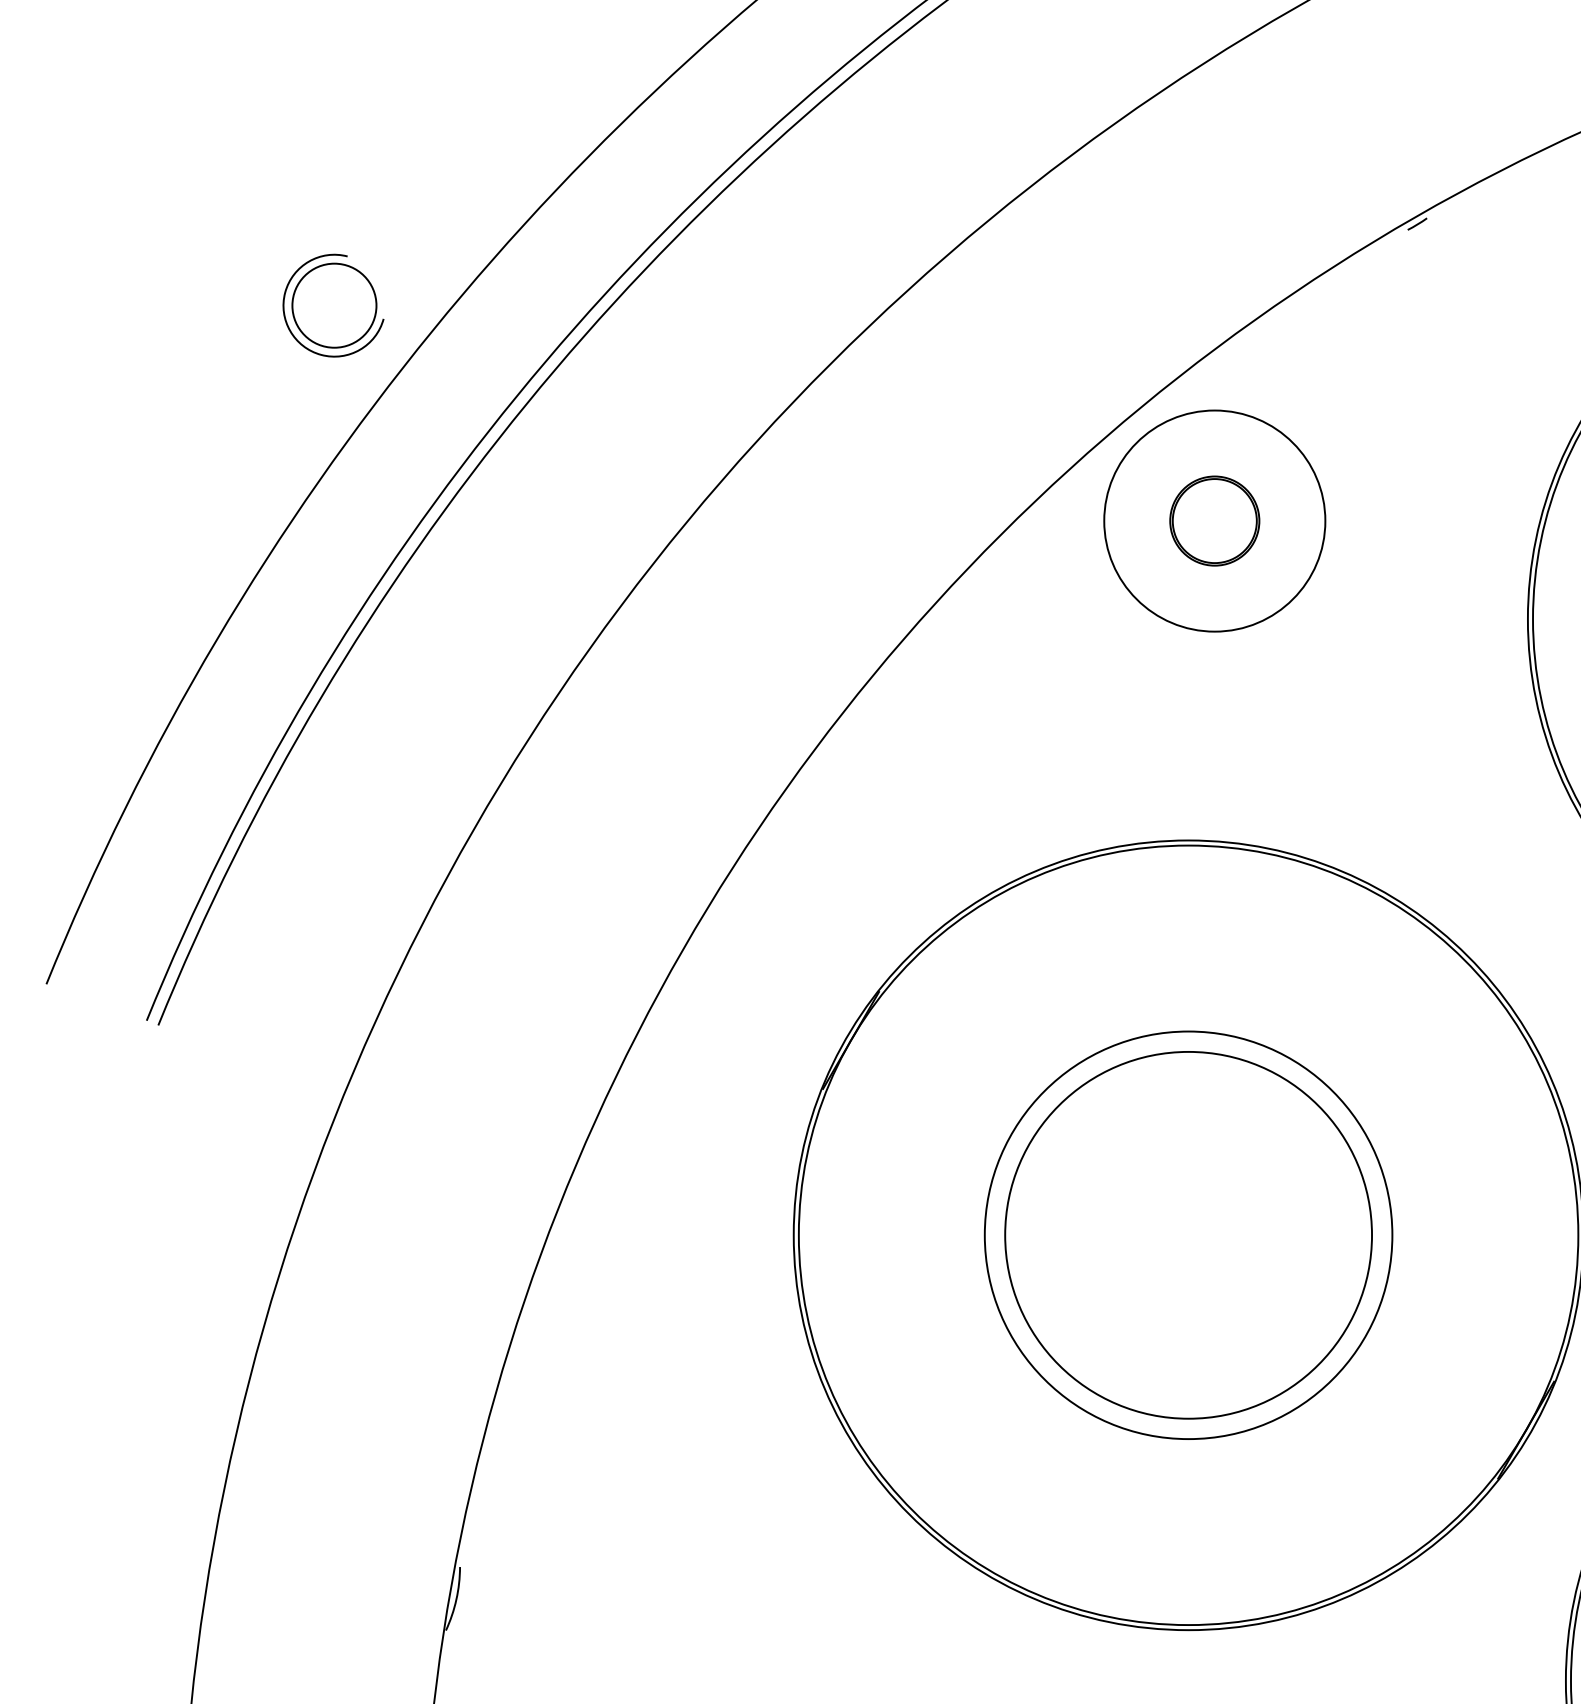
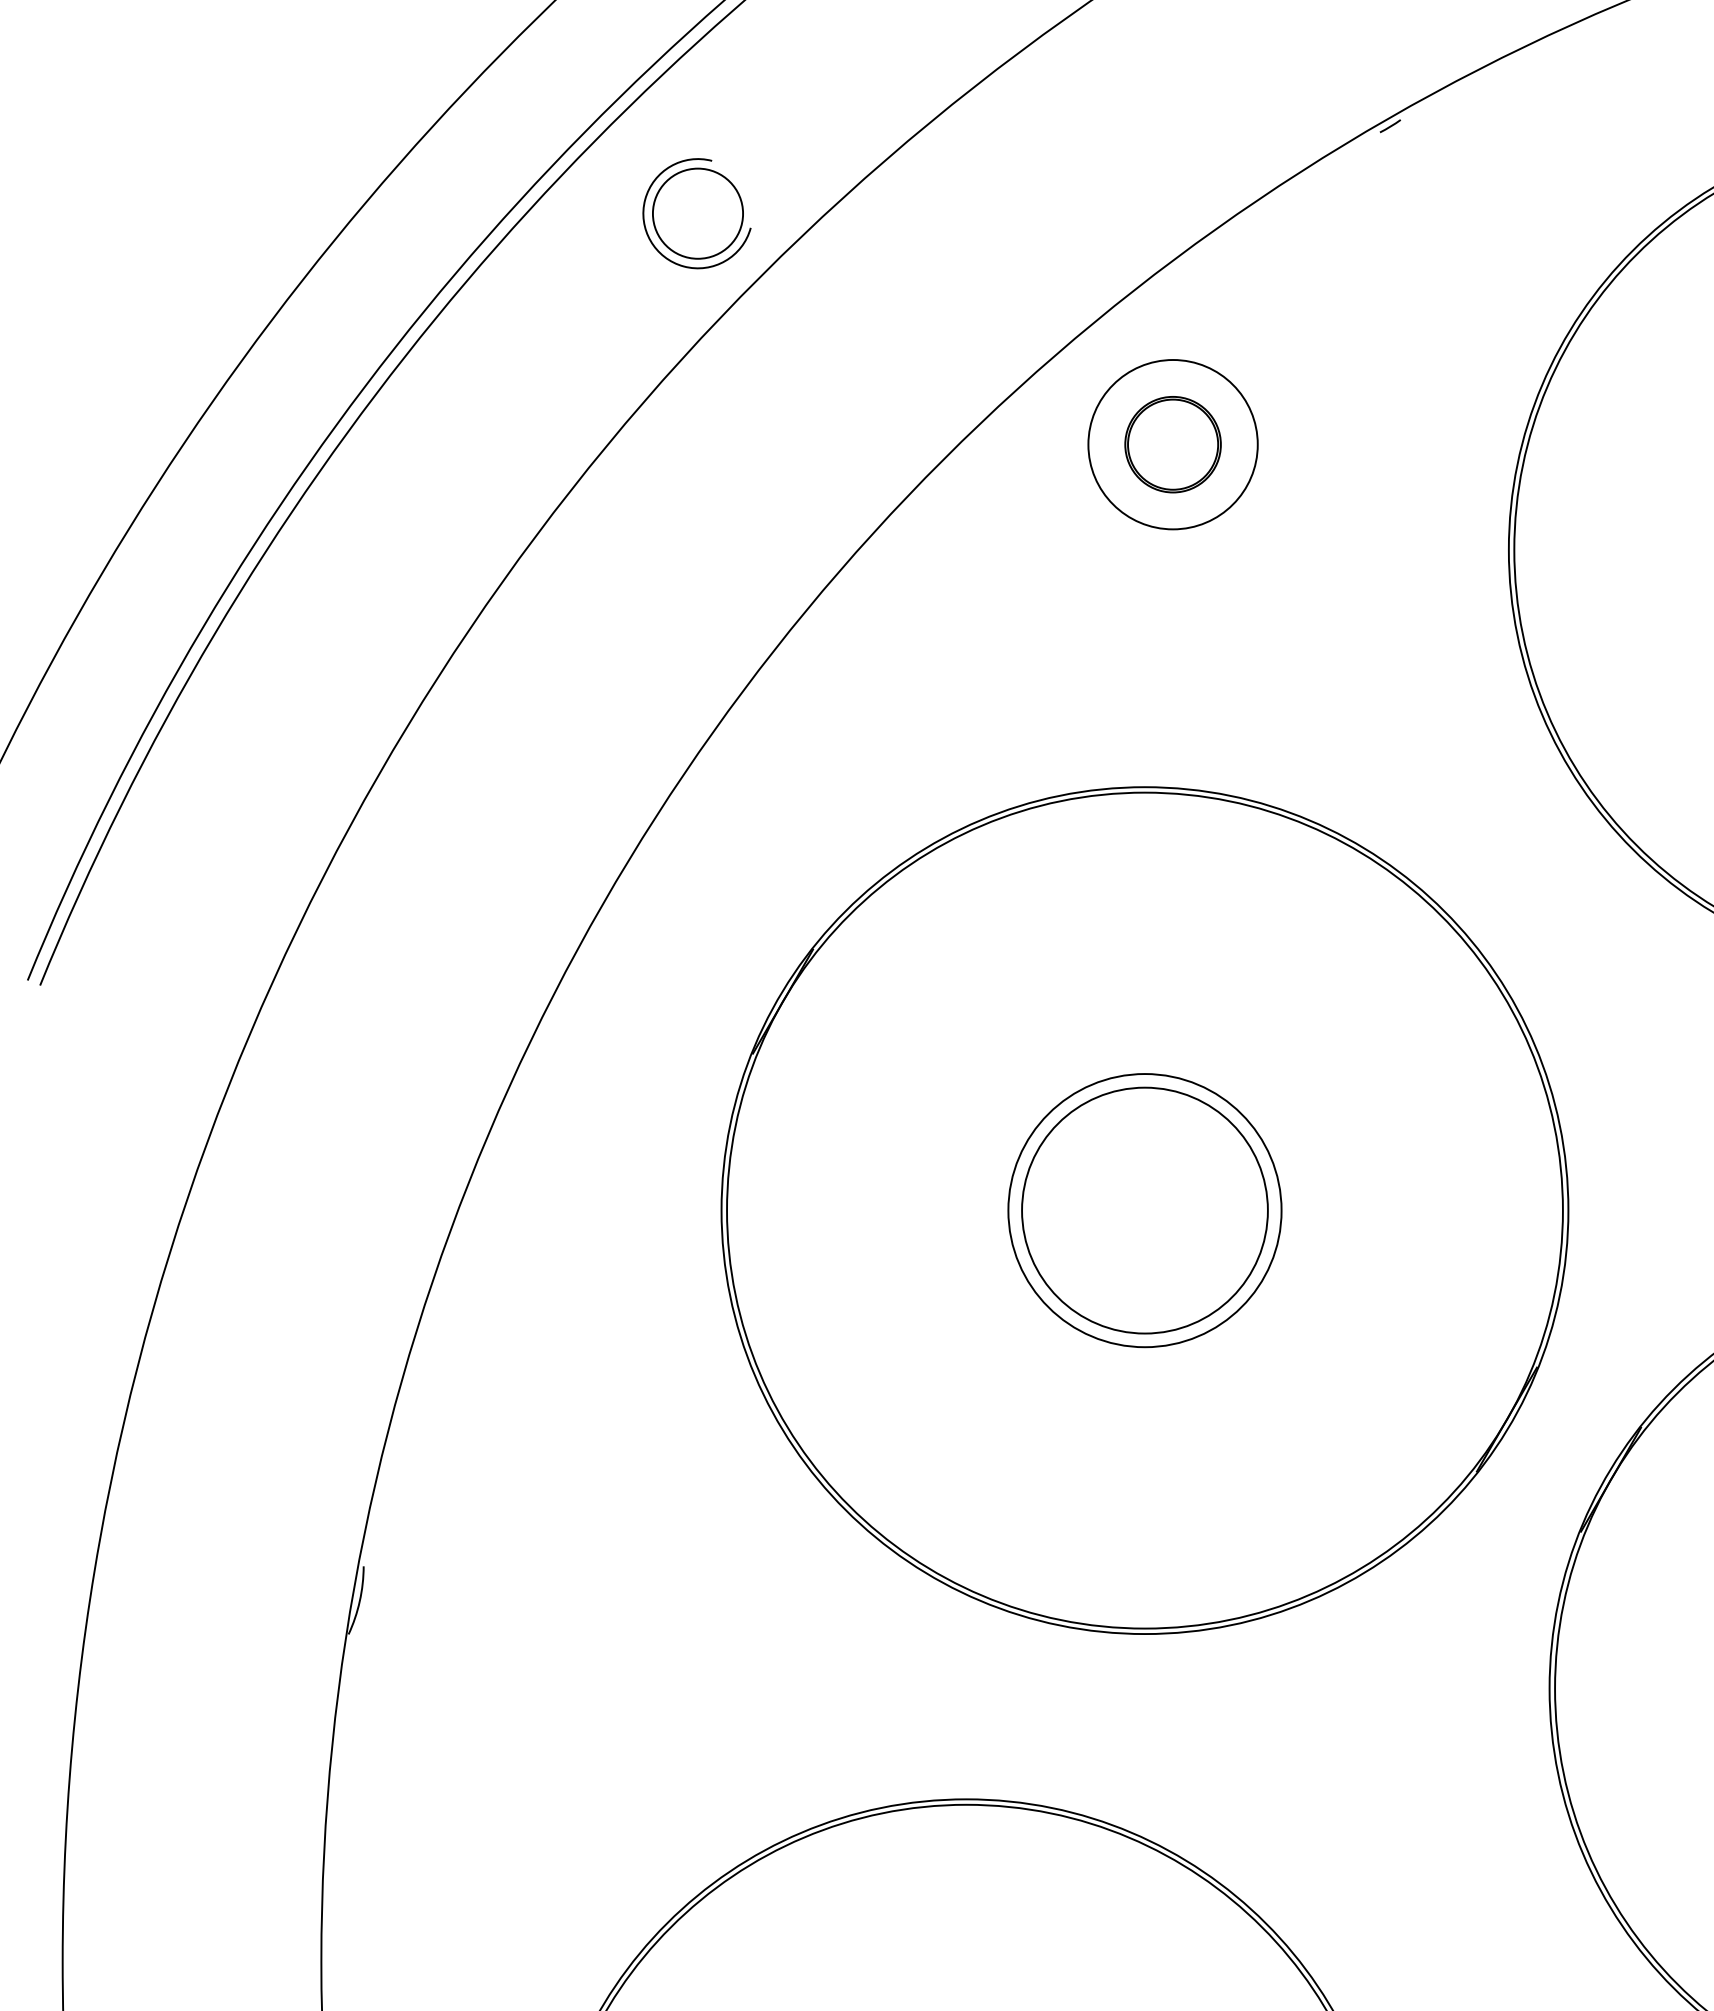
part: (333, 305) -> (696, 213), moved
circle: (1214, 520) -> (1172, 444), size x0.71
circle: (1188, 1235) -> (1144, 1210), size x0.62
circle: (1188, 1235) -> (1144, 1210), size x0.62

